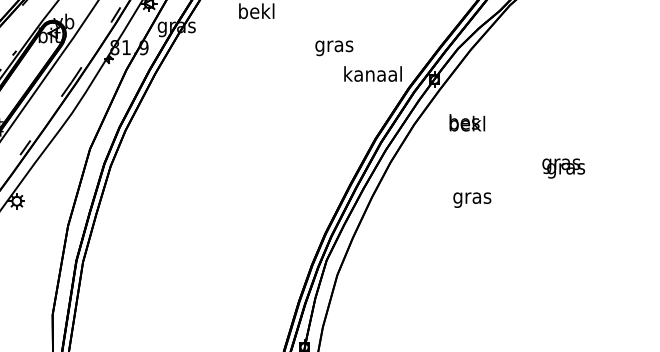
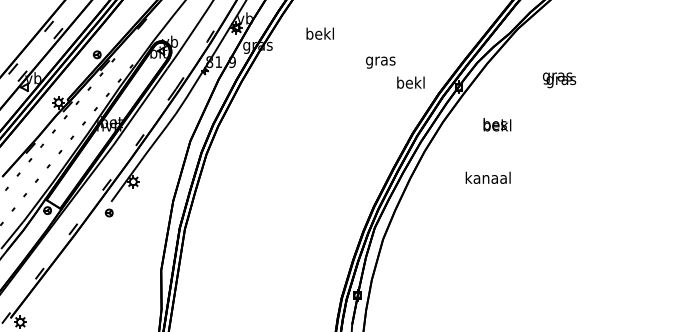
text: (372, 73) -> (410, 82), kanaal -> bekl
text: (467, 122) -> (497, 124), moved
text: (563, 168) -> (559, 80), moved
text: (471, 198) -> (487, 179), gras -> kanaal

